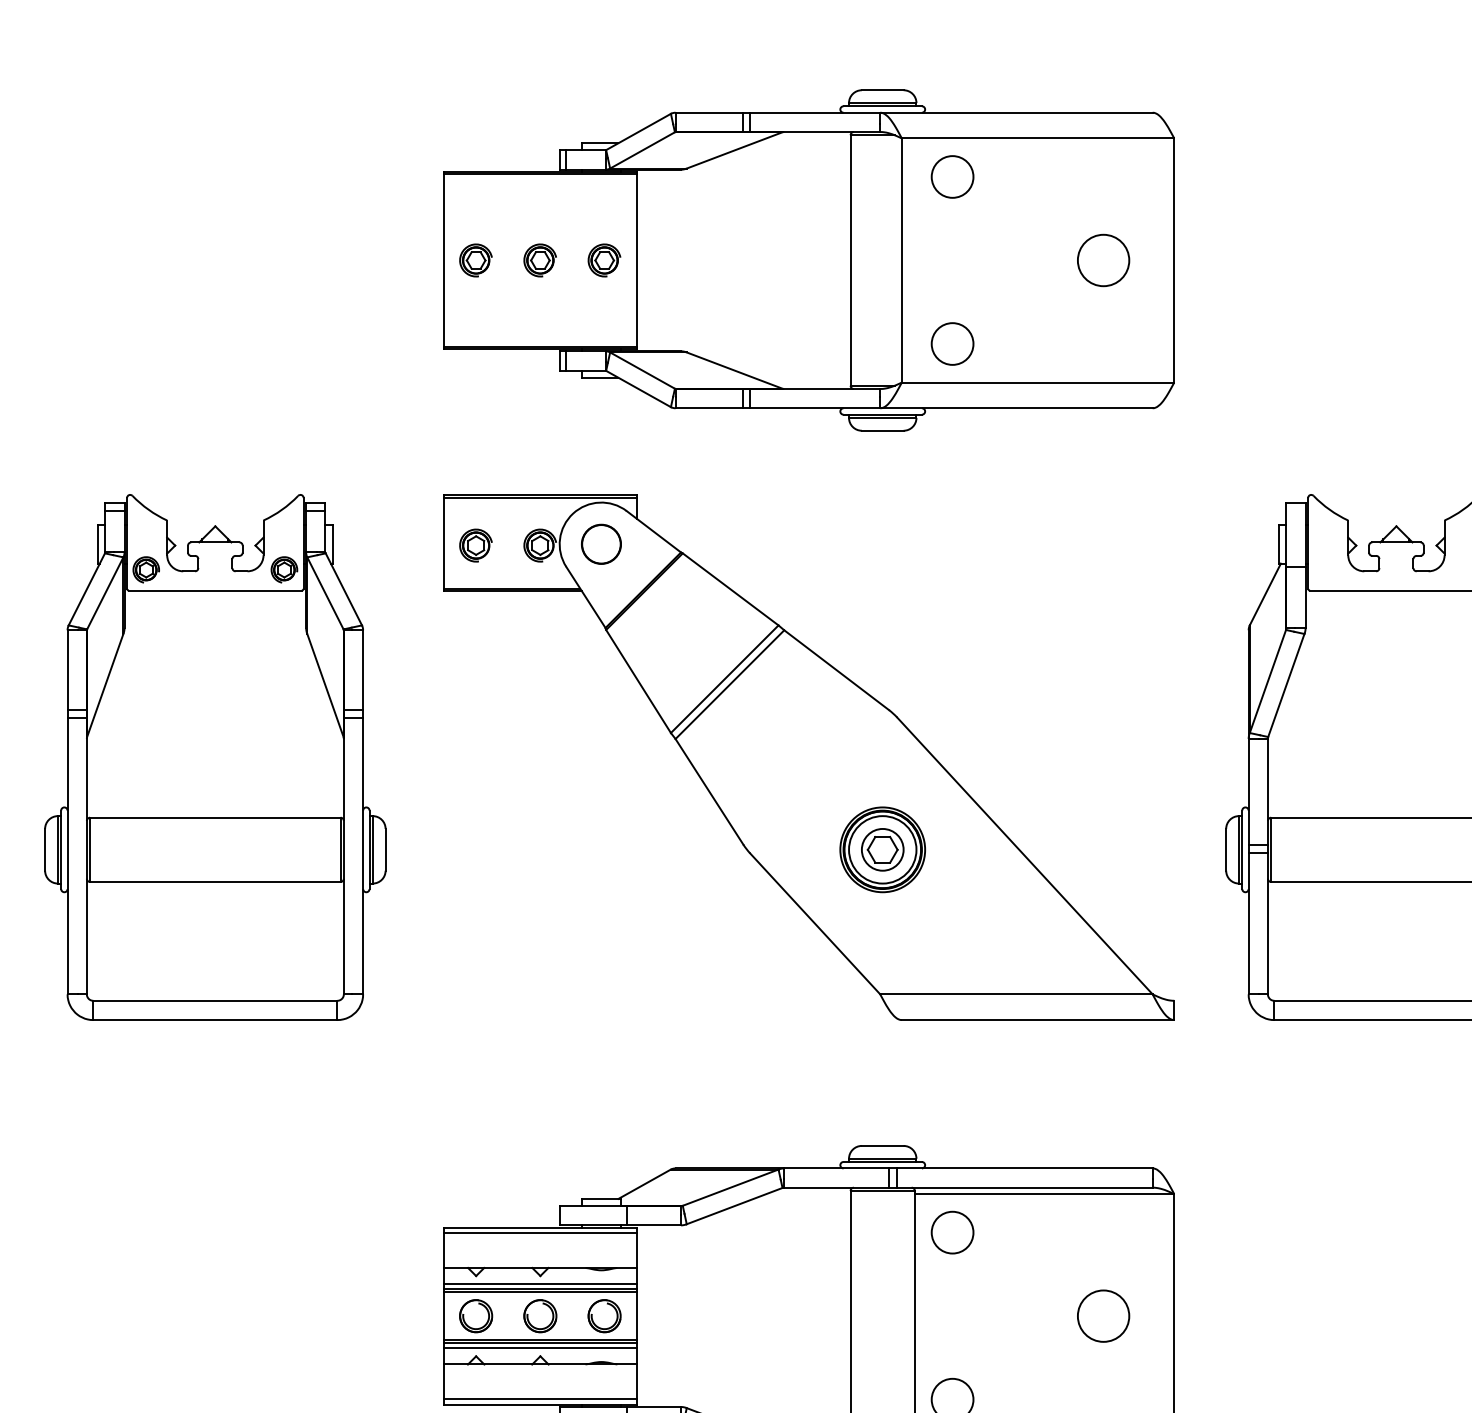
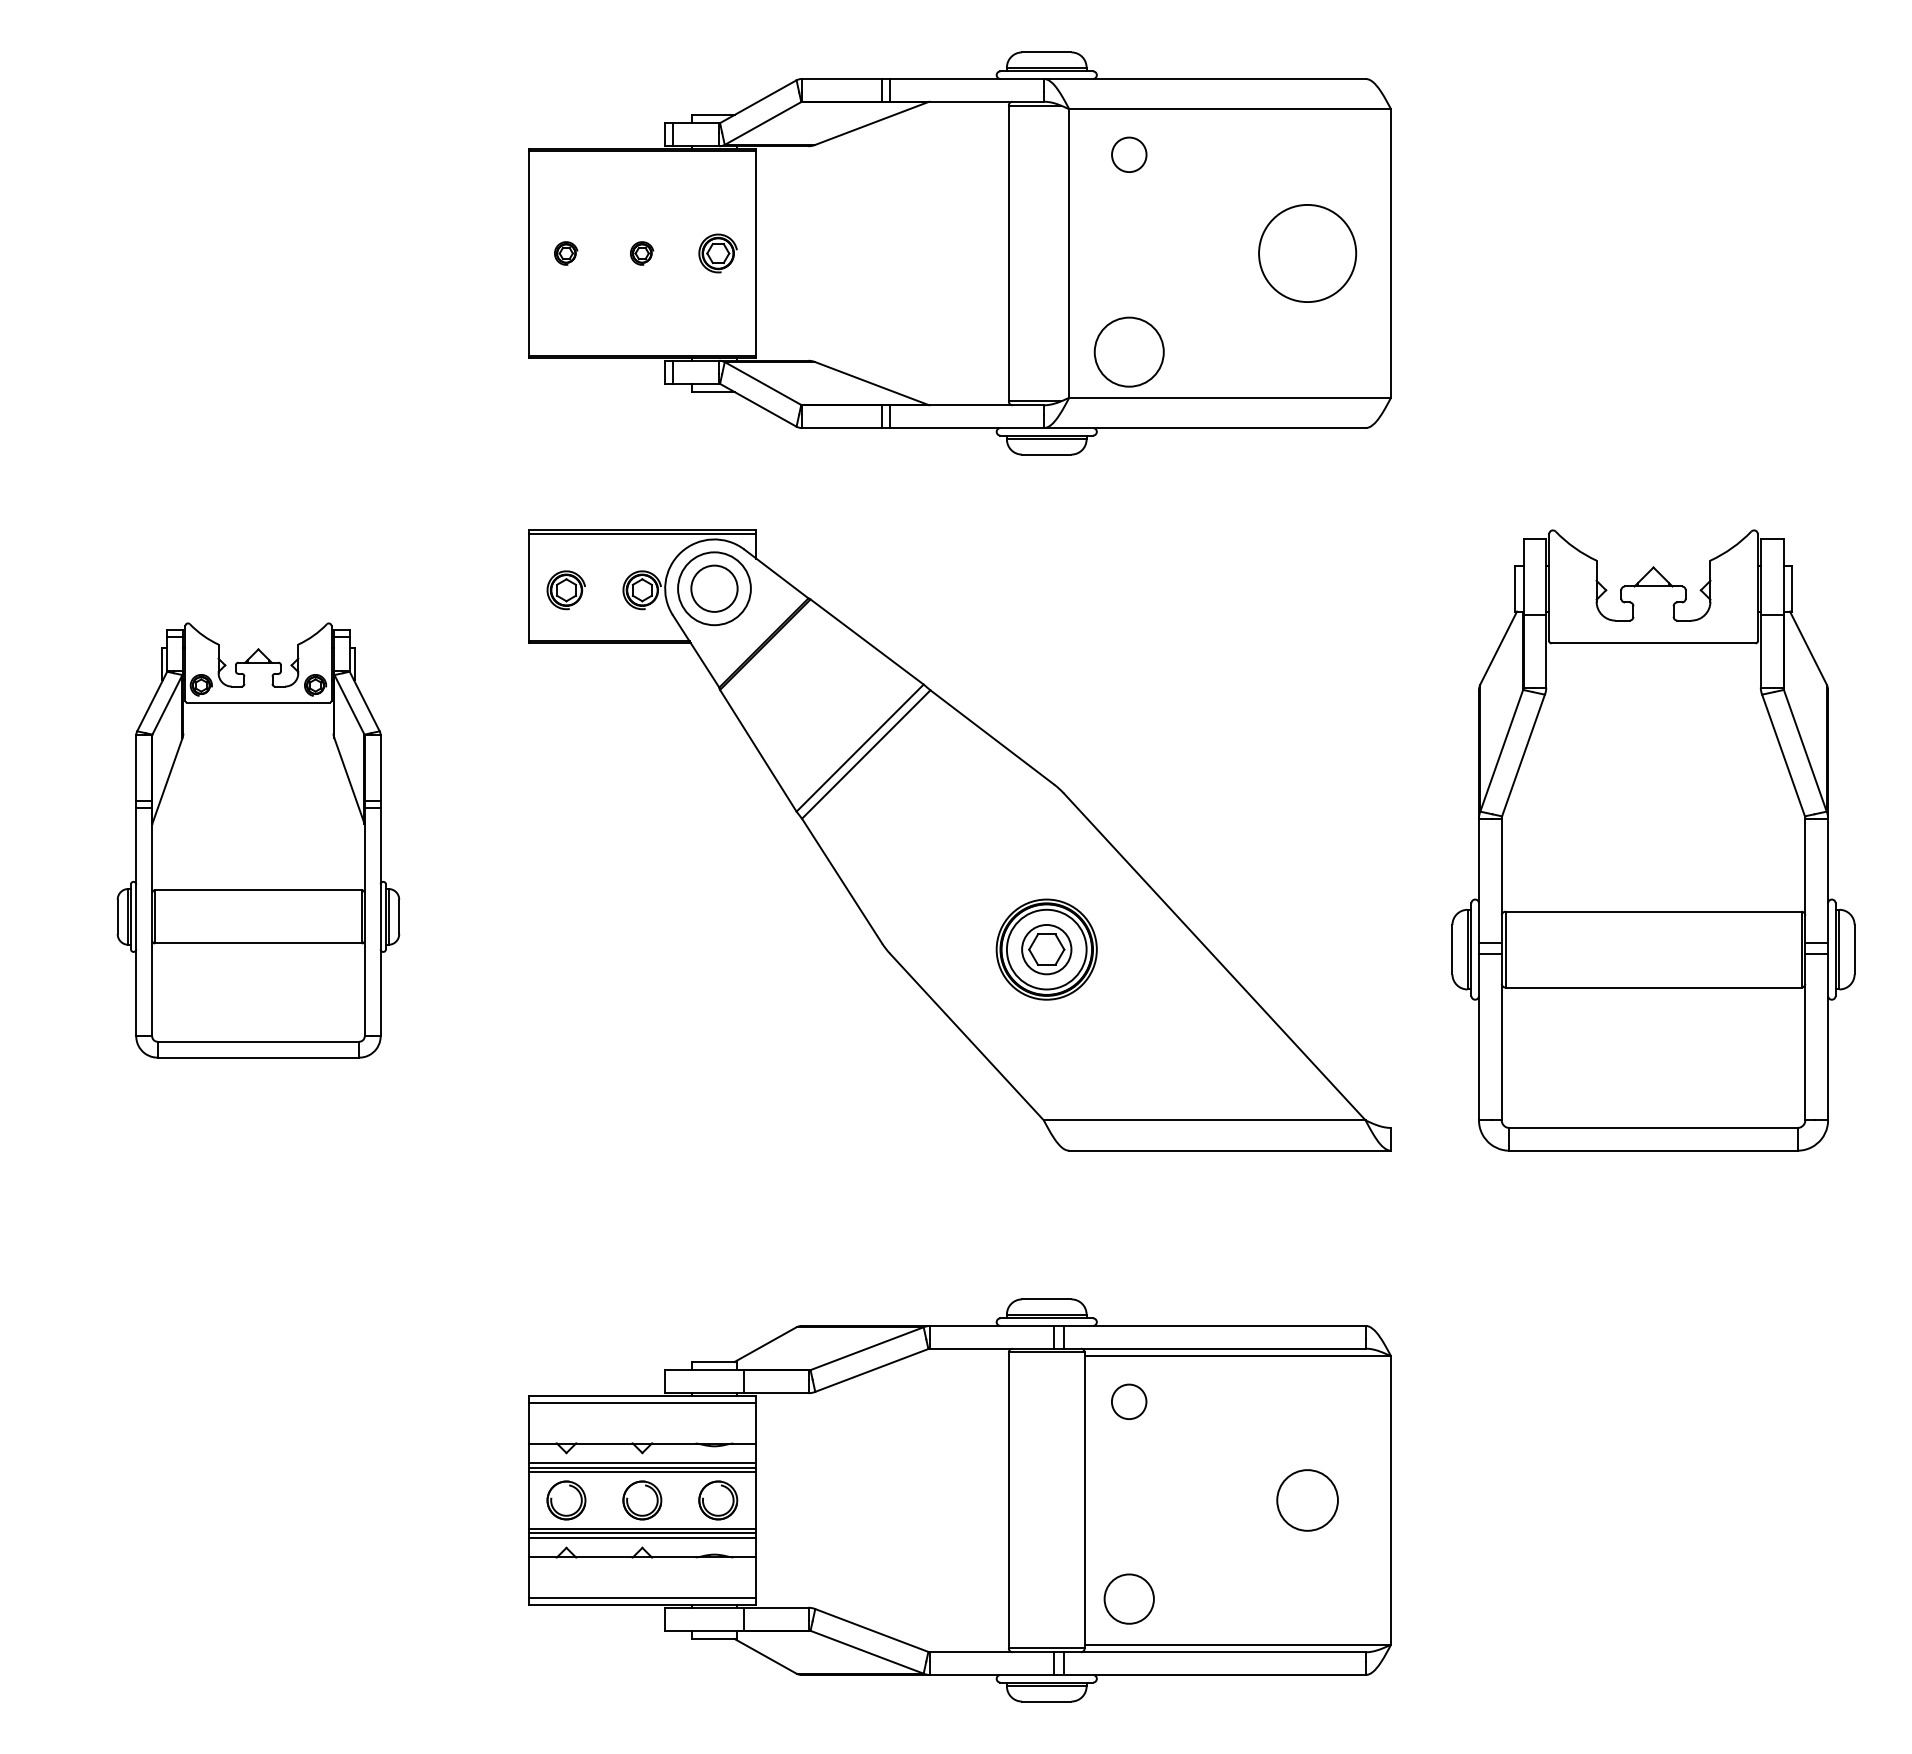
circle: (951, 176) -> (1128, 154), size x0.7
part: (475, 260) -> (565, 253), size x0.6
part: (539, 260) -> (641, 253), size x0.6
circle: (1103, 260) -> (1307, 253), size x1.6
circle: (951, 343) -> (1128, 351), size x1.4
circle: (601, 544) -> (714, 588), size x1.6
part: (215, 757) -> (258, 840), size x0.7
circle: (951, 1232) -> (1128, 1401), size x0.7

